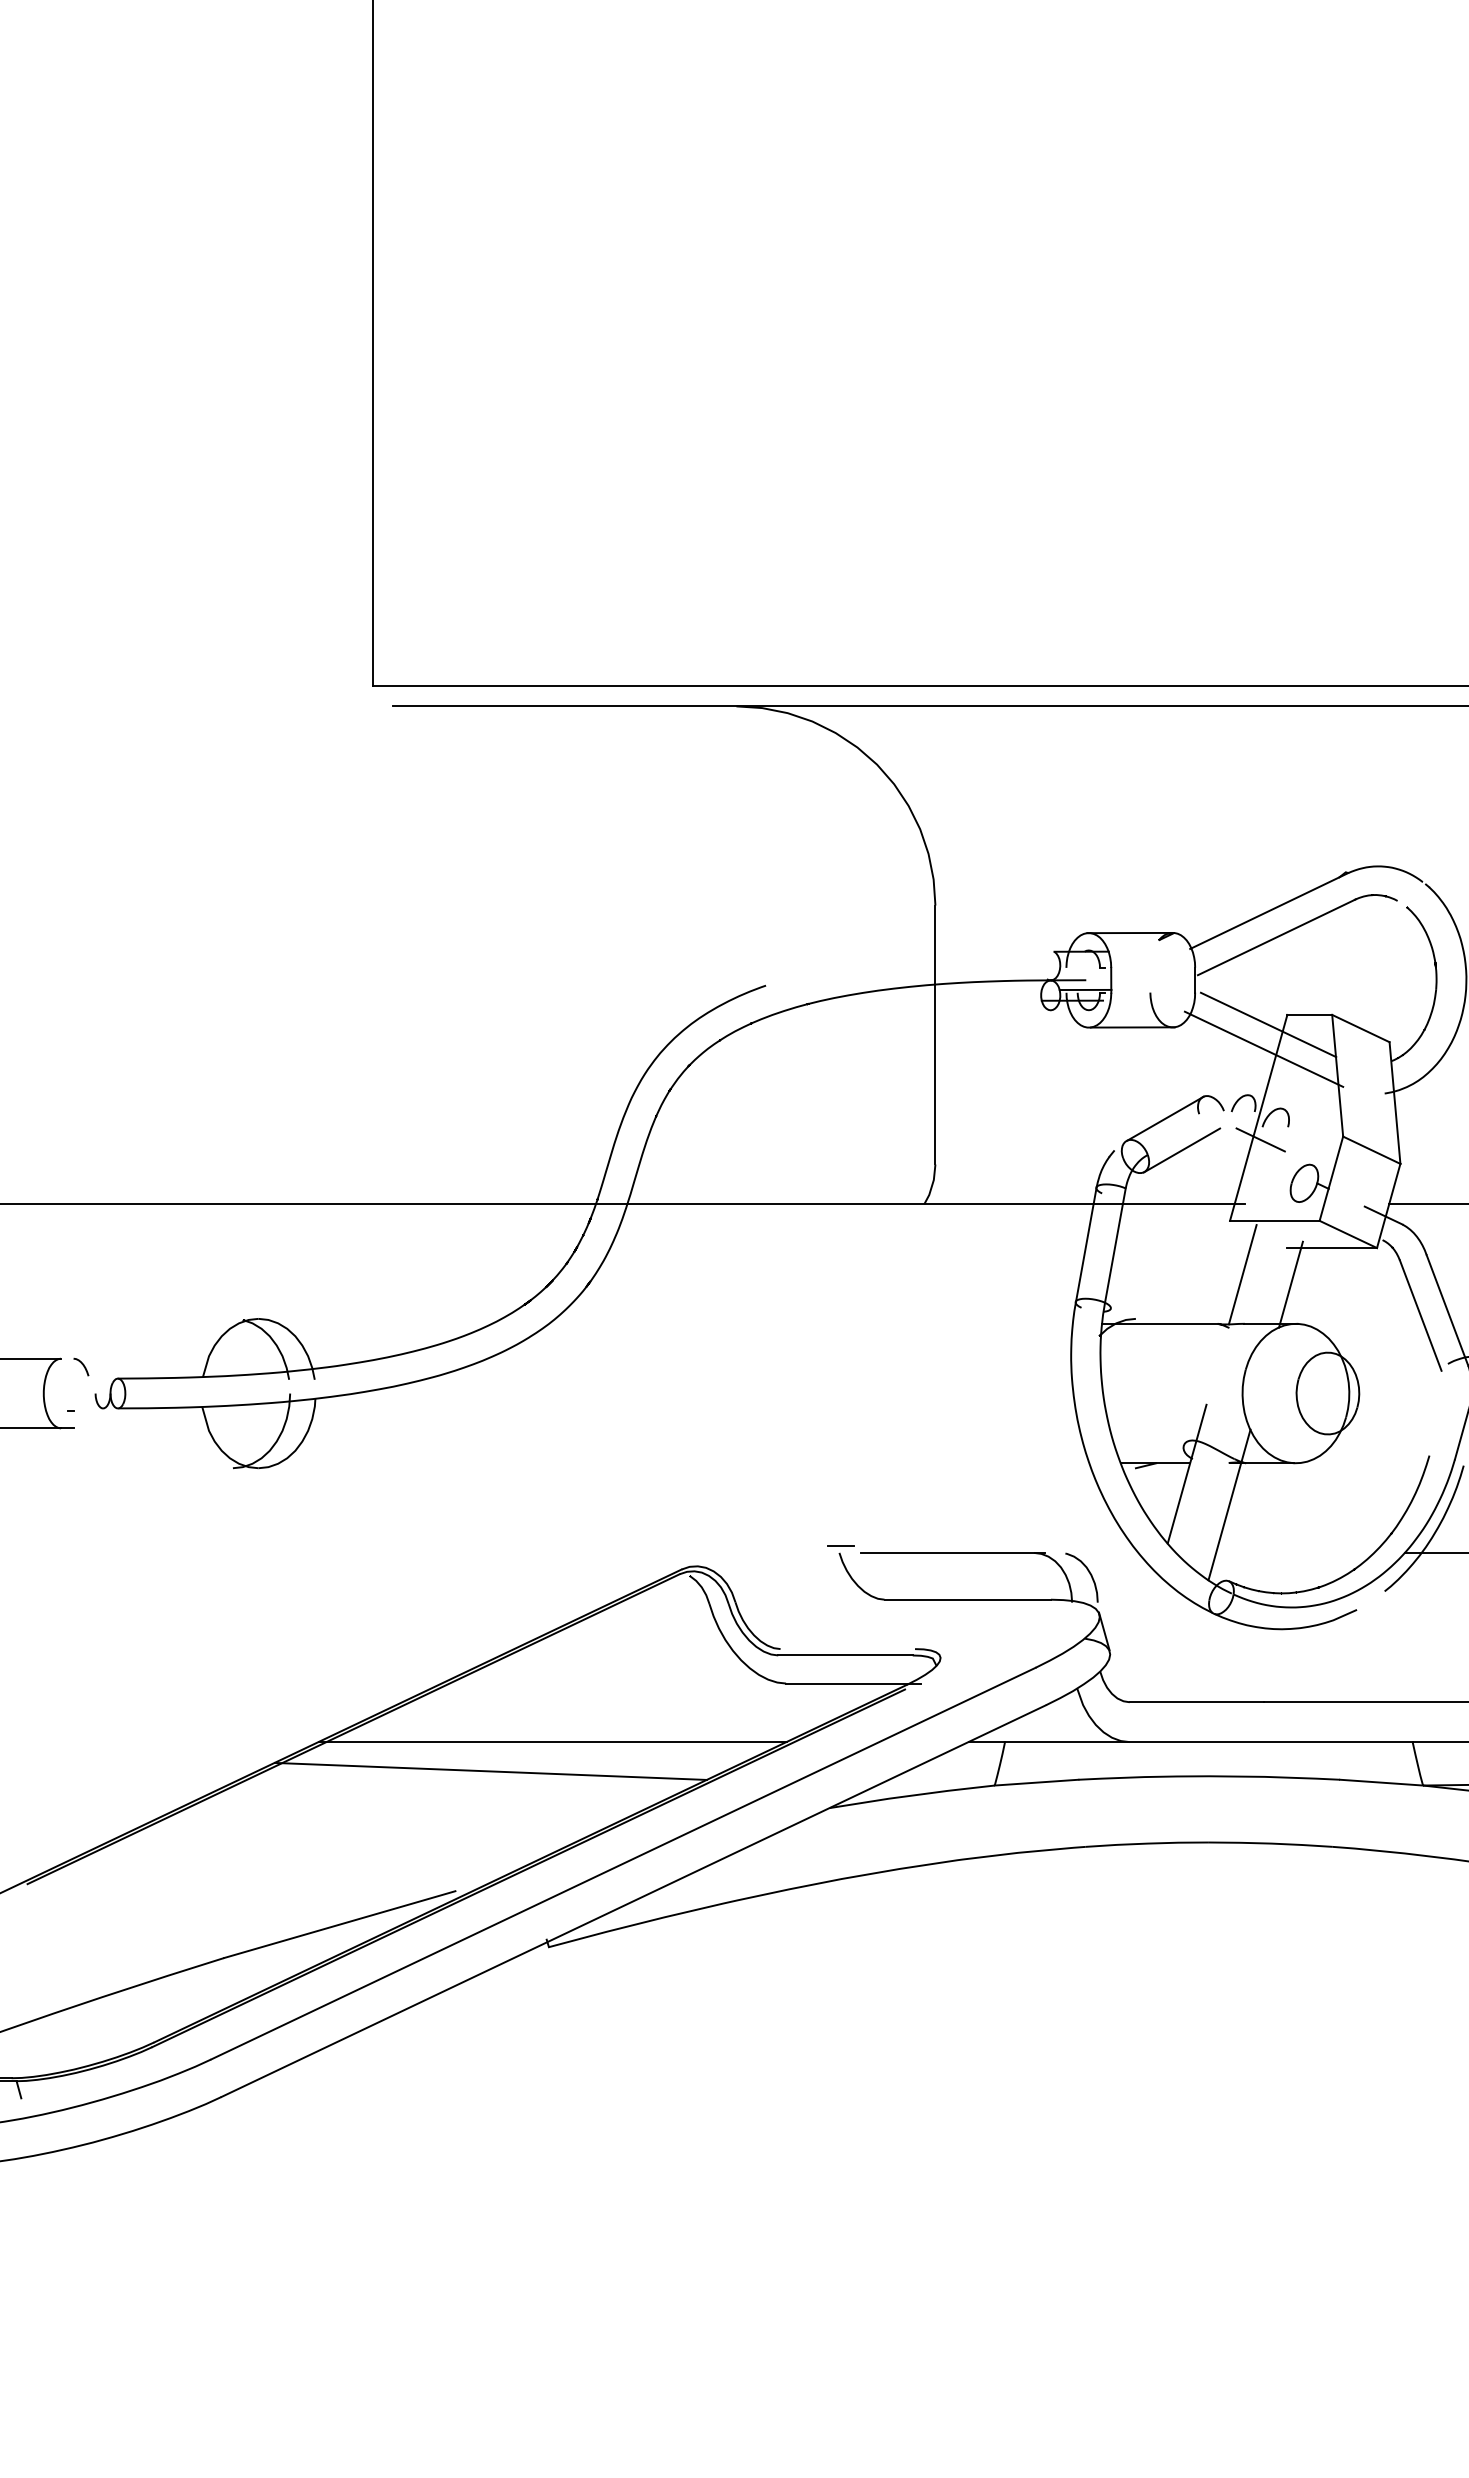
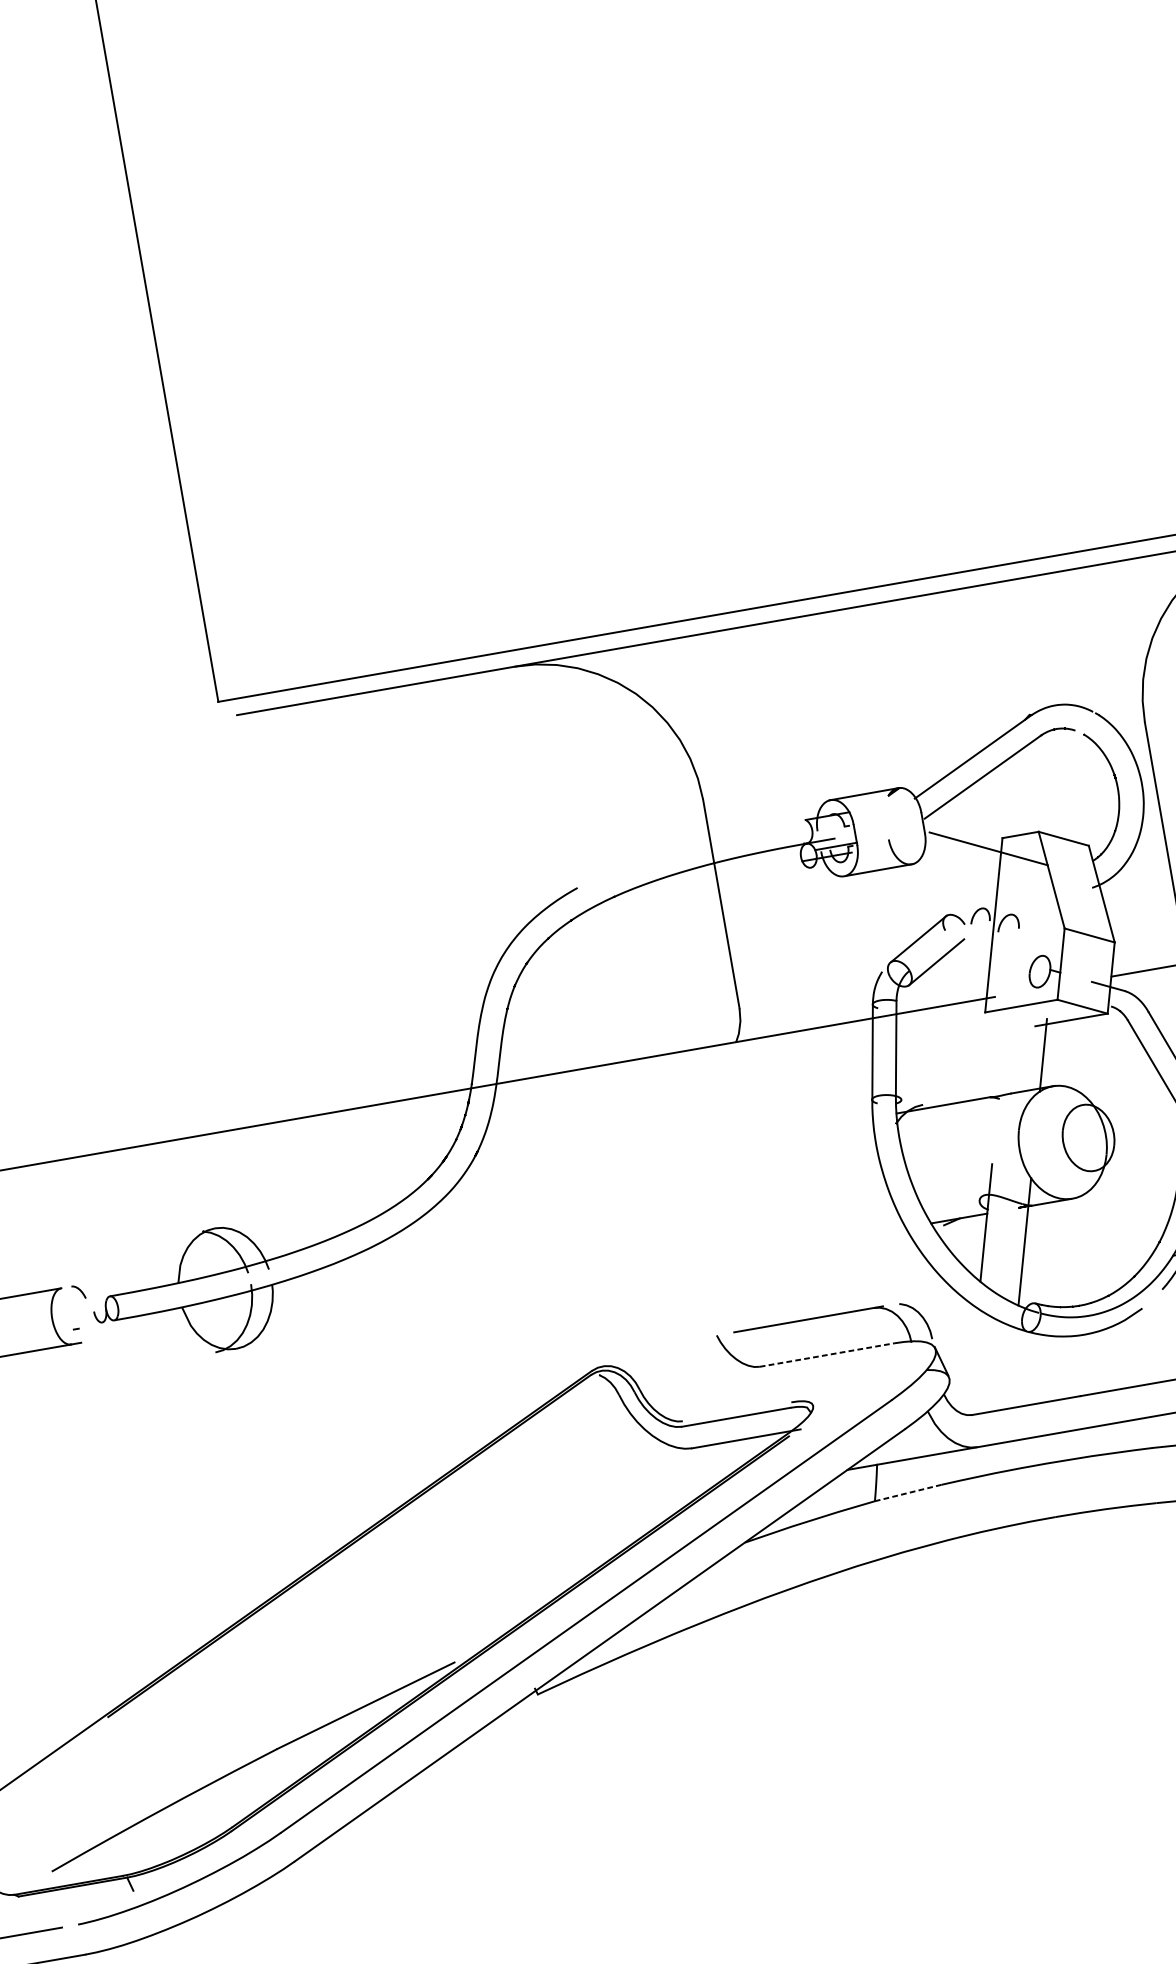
line: (1263, 1048) -> (987, 868), removed
line: (1260, 1139) -> (998, 942), removed
line: (1242, 1274) -> (1002, 1053), removed
line: (840, 1546) -> (716, 1330), removed
line: (968, 1599) -> (827, 1354), solid -> dashed
line: (552, 1742) -> (511, 1528), removed
line: (490, 1770) -> (465, 1560), removed
line: (1036, 1782) -> (908, 1492), solid -> dashed

